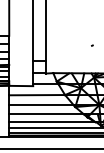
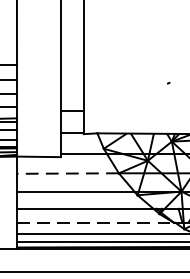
line: (37, 95) -> (68, 174), solid -> dashed
line: (52, 122) -> (95, 223), solid -> dashed

